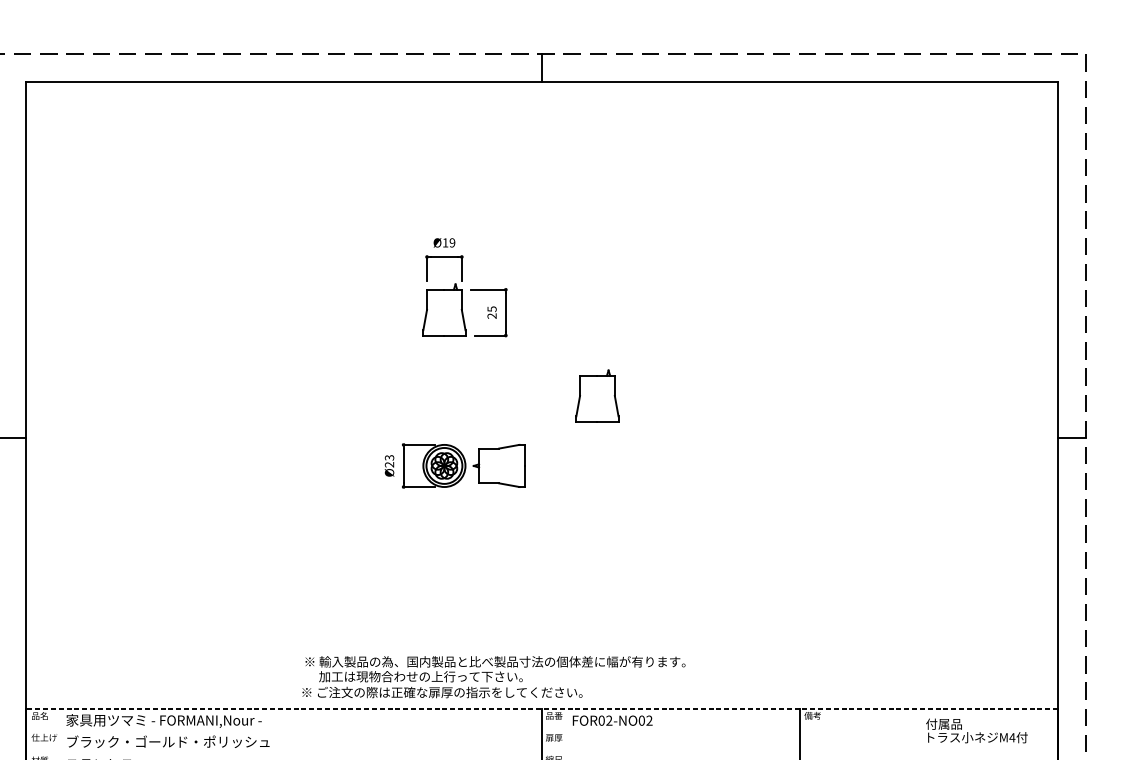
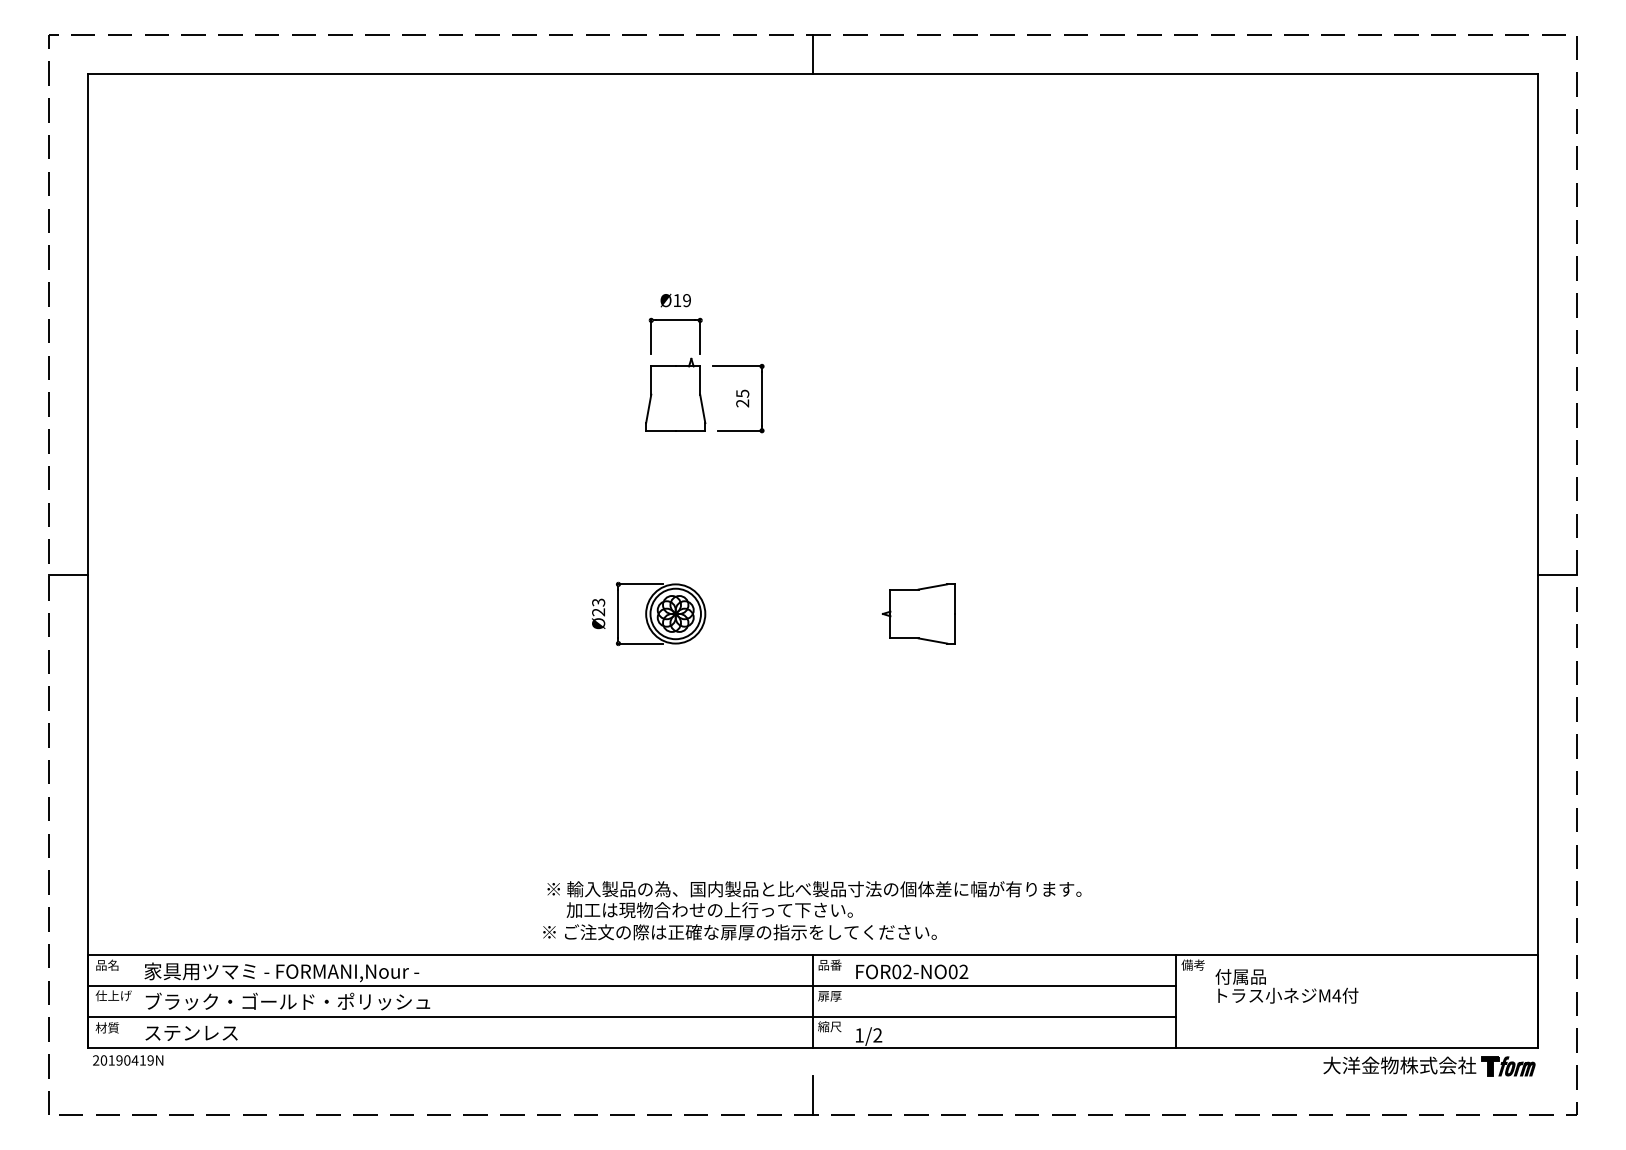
part: (597, 395) -> (890, 515), removed
part: (499, 465) -> (918, 613), moved
text: (494, 676) -> (812, 910), moved
line: (542, 709) -> (813, 955), dashed -> solid
line: (412, 731) -> (631, 986), added
text: (976, 731) -> (1286, 986), moved
line: (412, 752) -> (631, 1016), added

